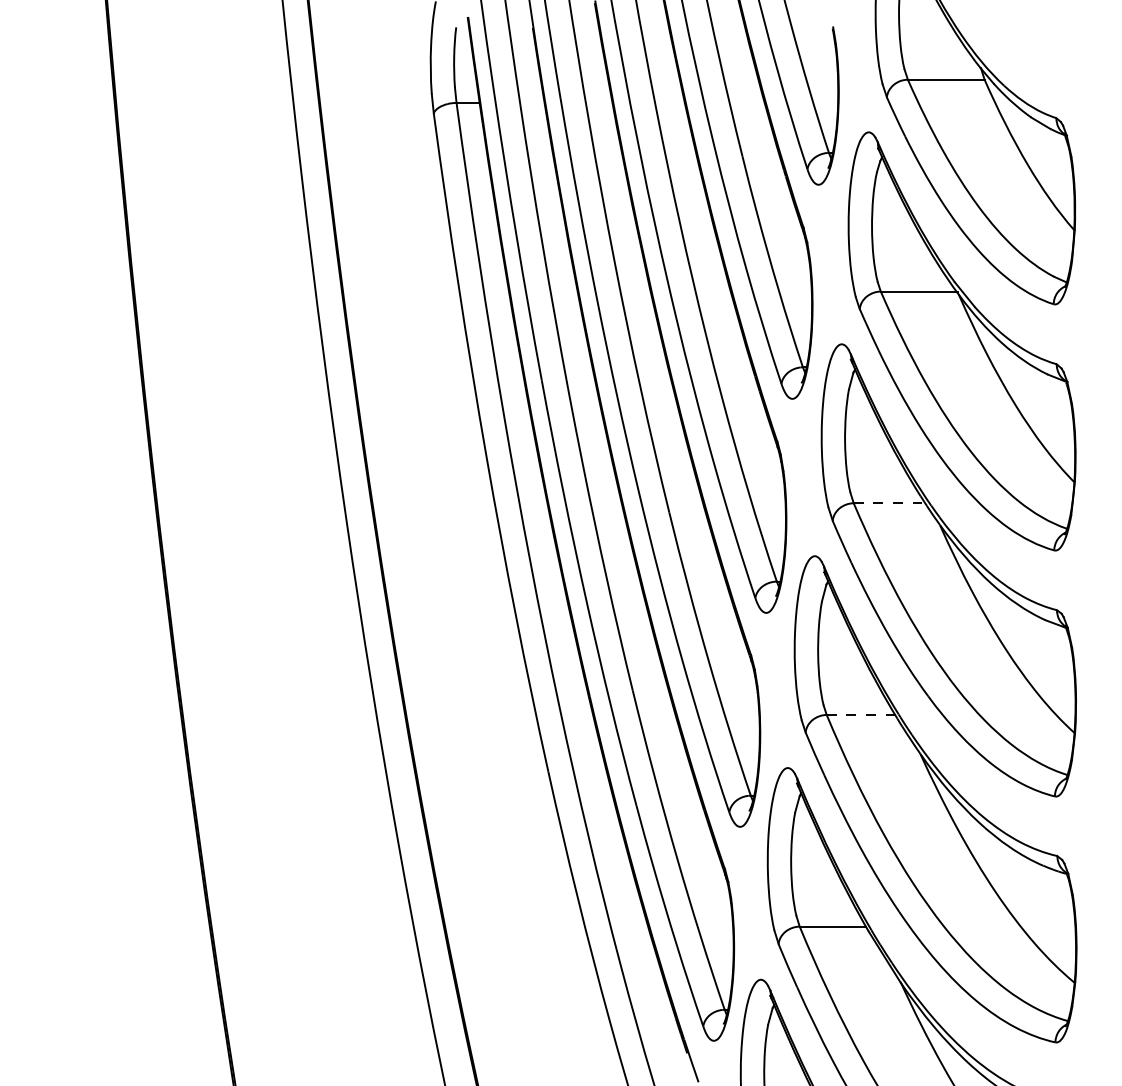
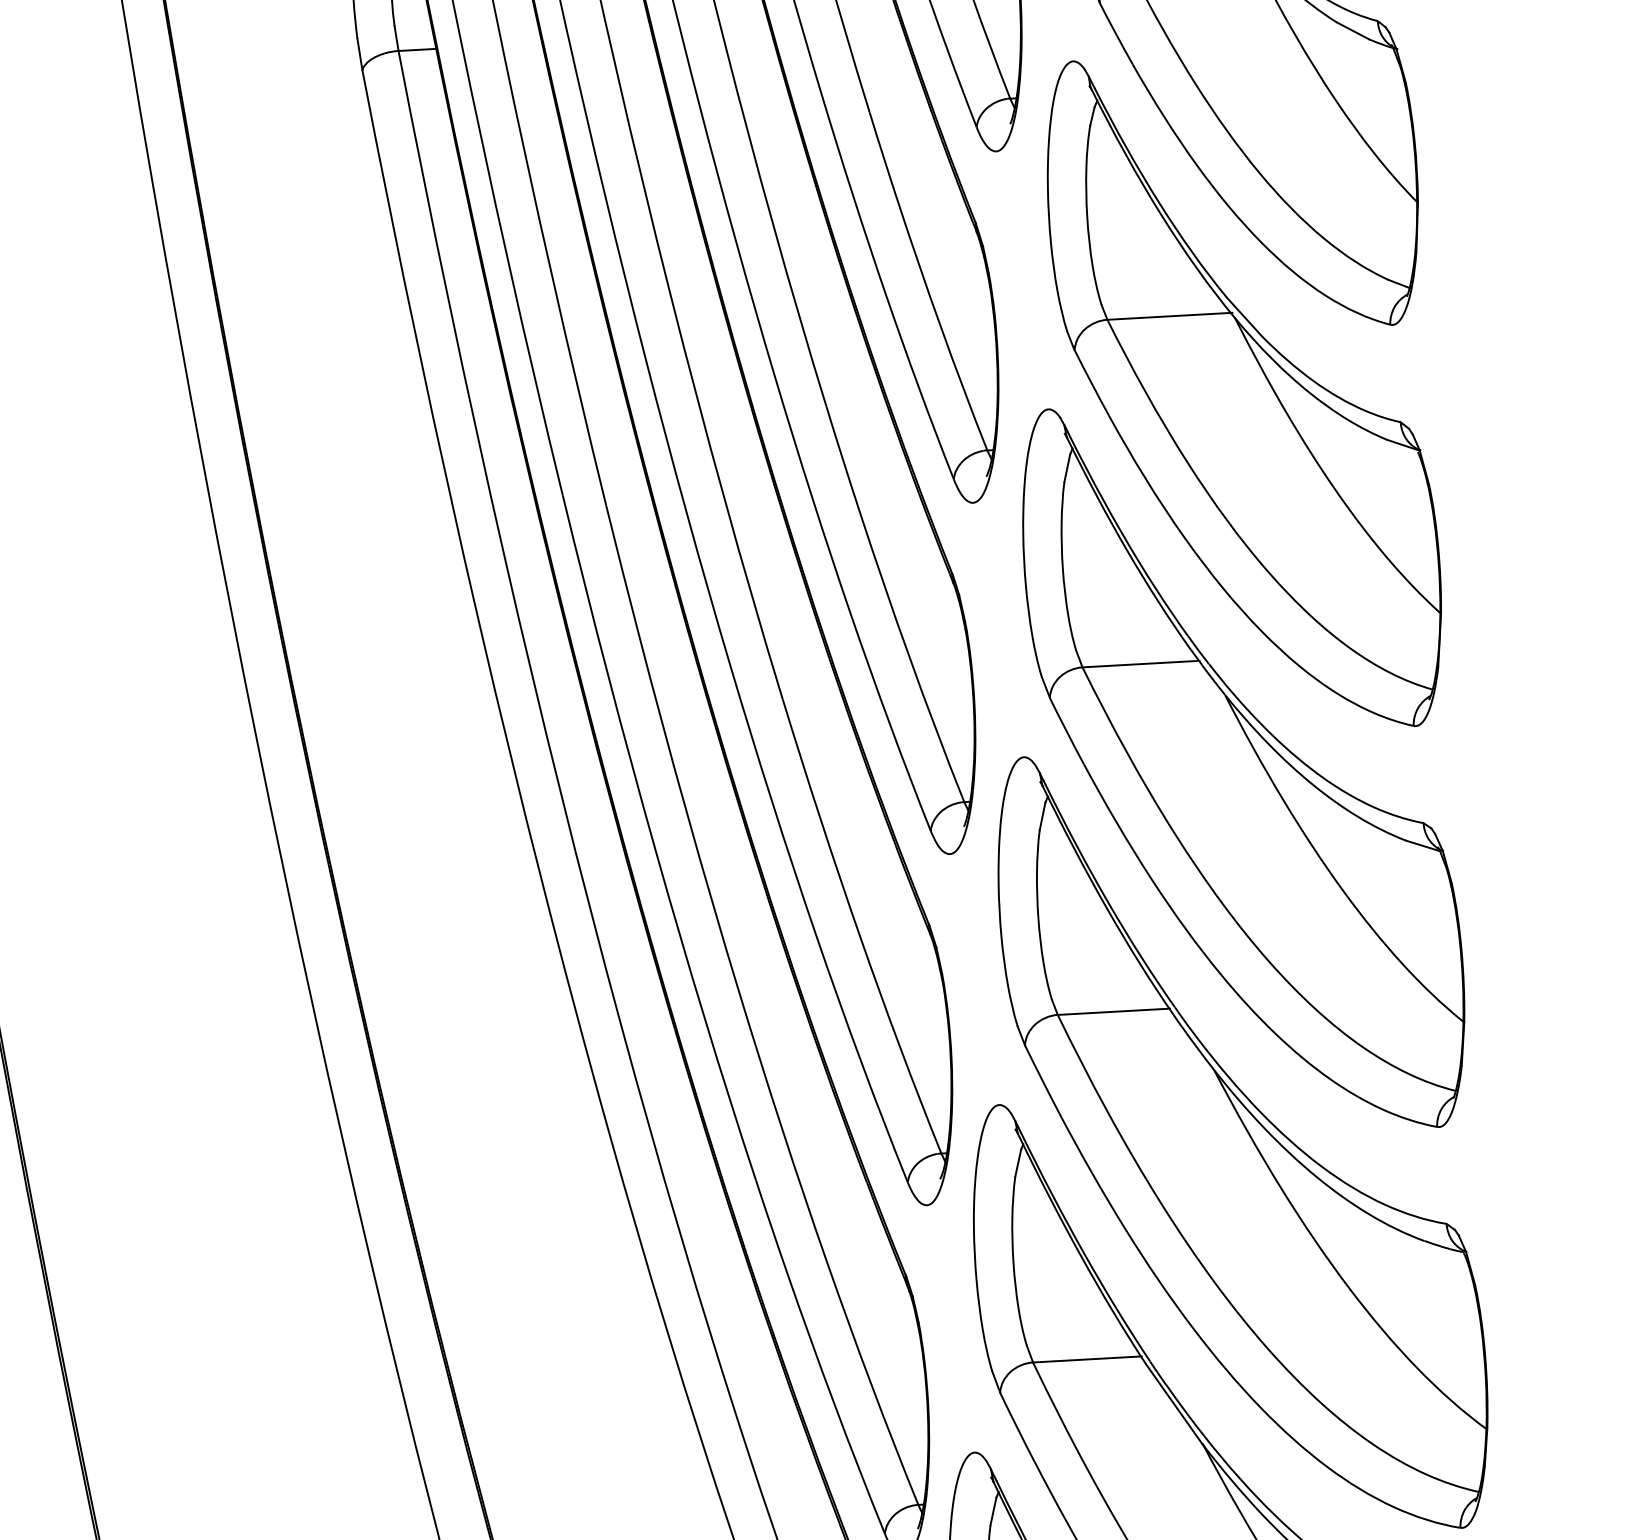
line: (889, 503) -> (1140, 664), dashed -> solid
line: (860, 714) -> (1112, 1011), dashed -> solid

